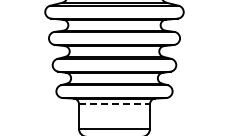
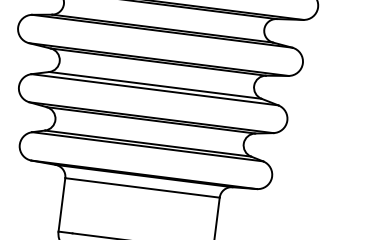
line: (114, 104) -> (142, 188), dashed -> solid

